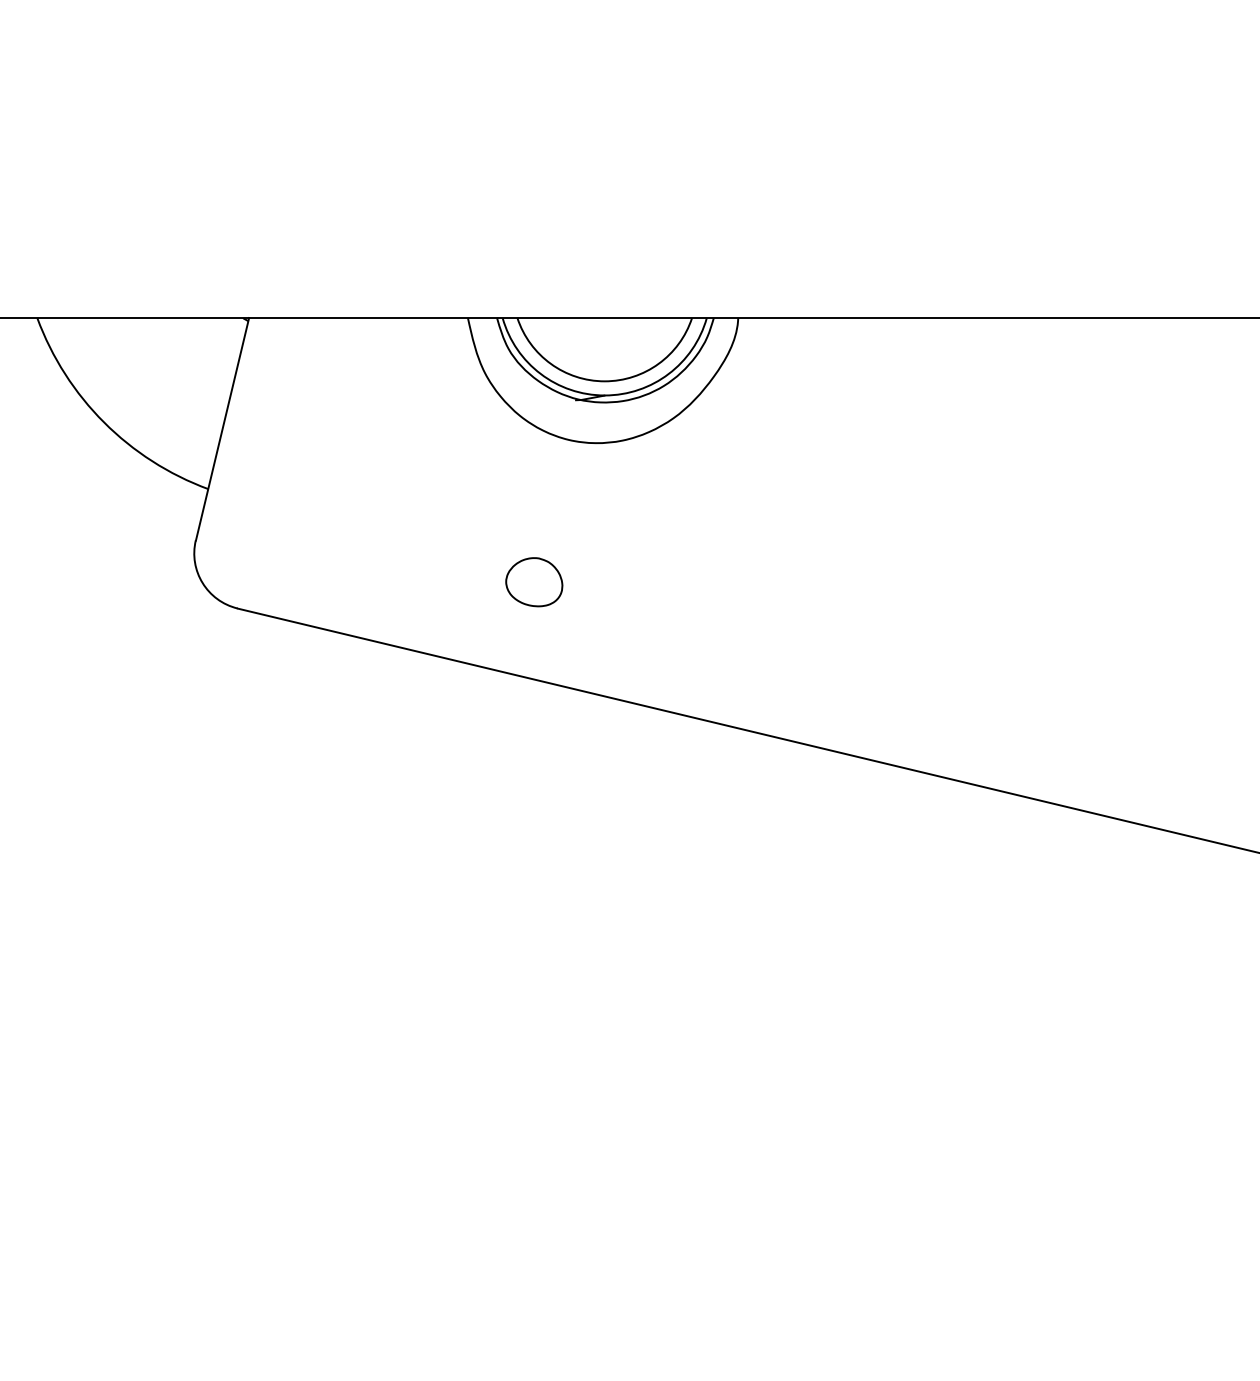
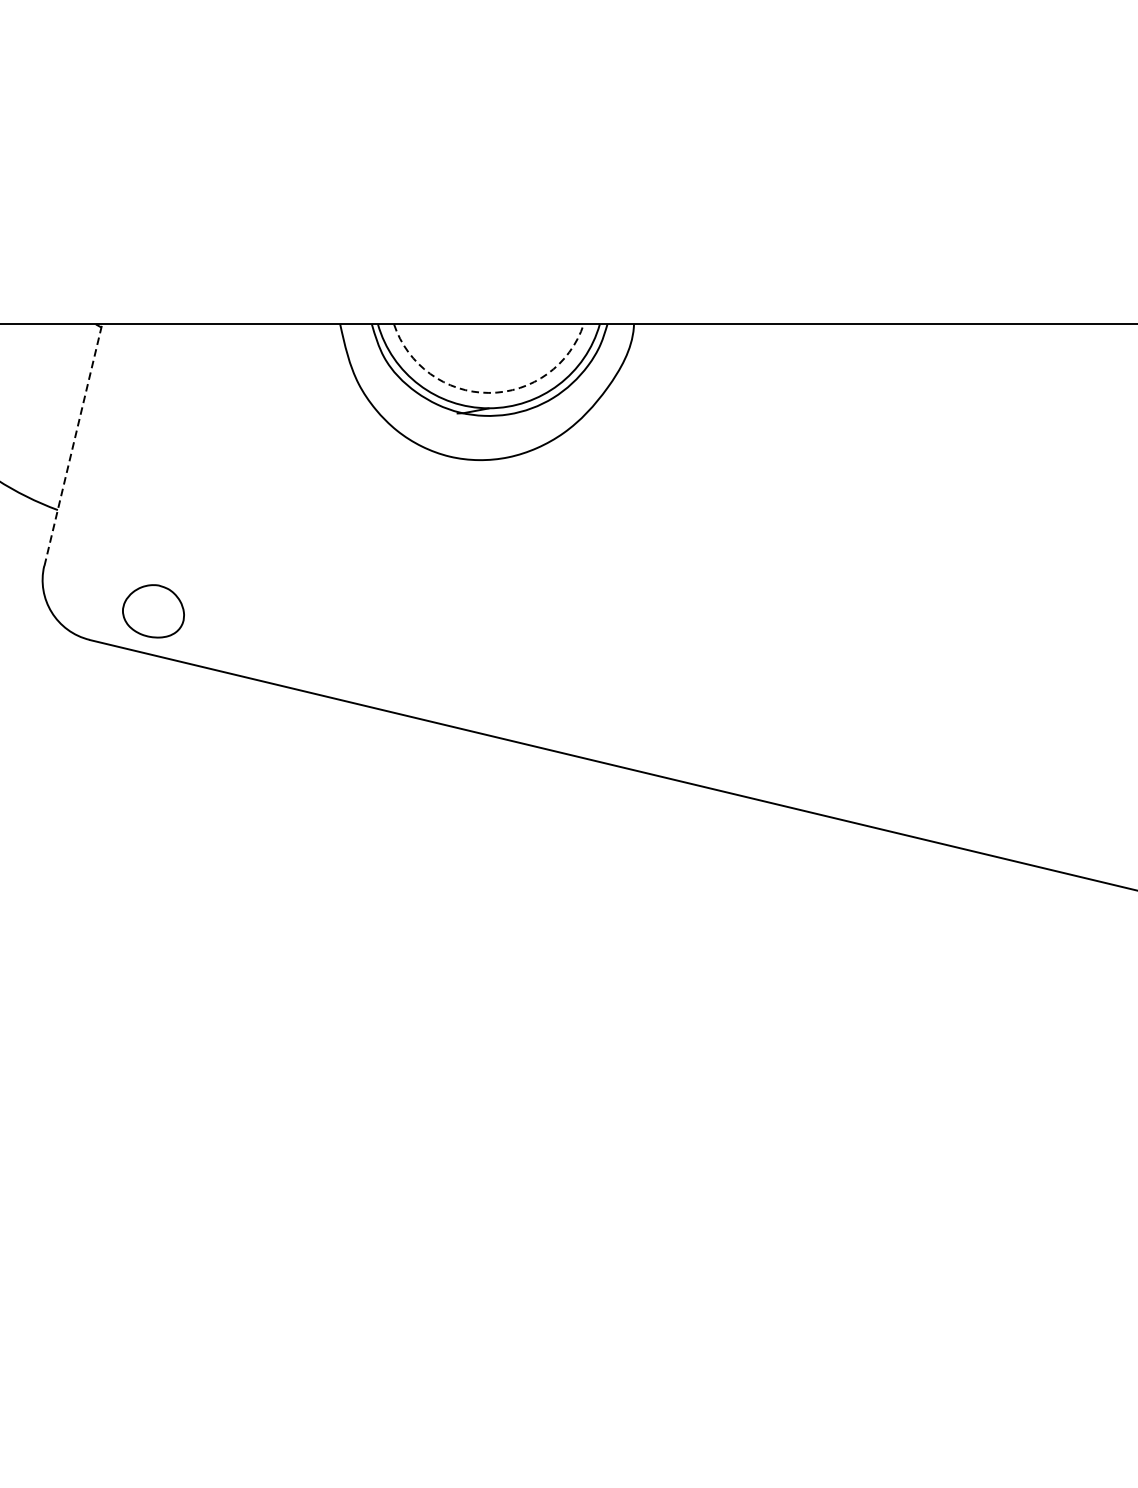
arc: (604, 381) -> (488, 393), solid -> dashed
line: (222, 428) -> (73, 444), solid -> dashed
part: (534, 582) -> (153, 611), moved

